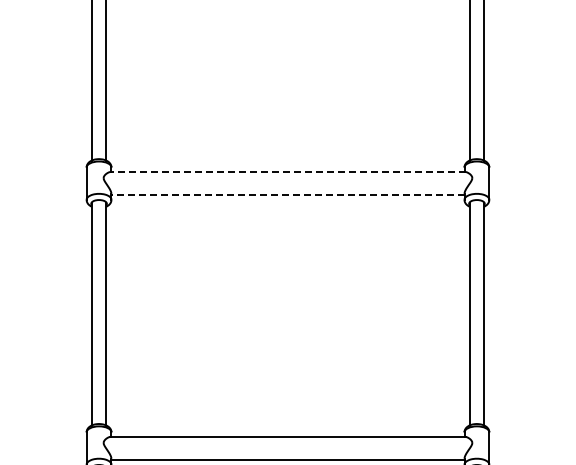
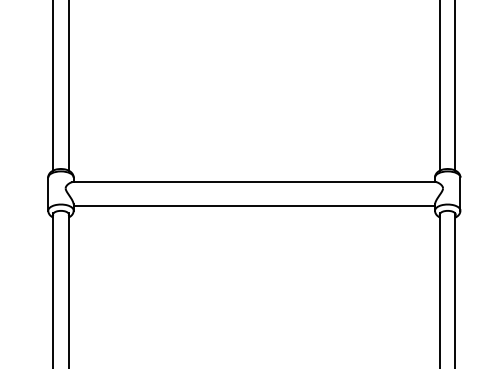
line: (287, 172) -> (253, 182), dashed -> solid
line: (287, 195) -> (253, 206), dashed -> solid

